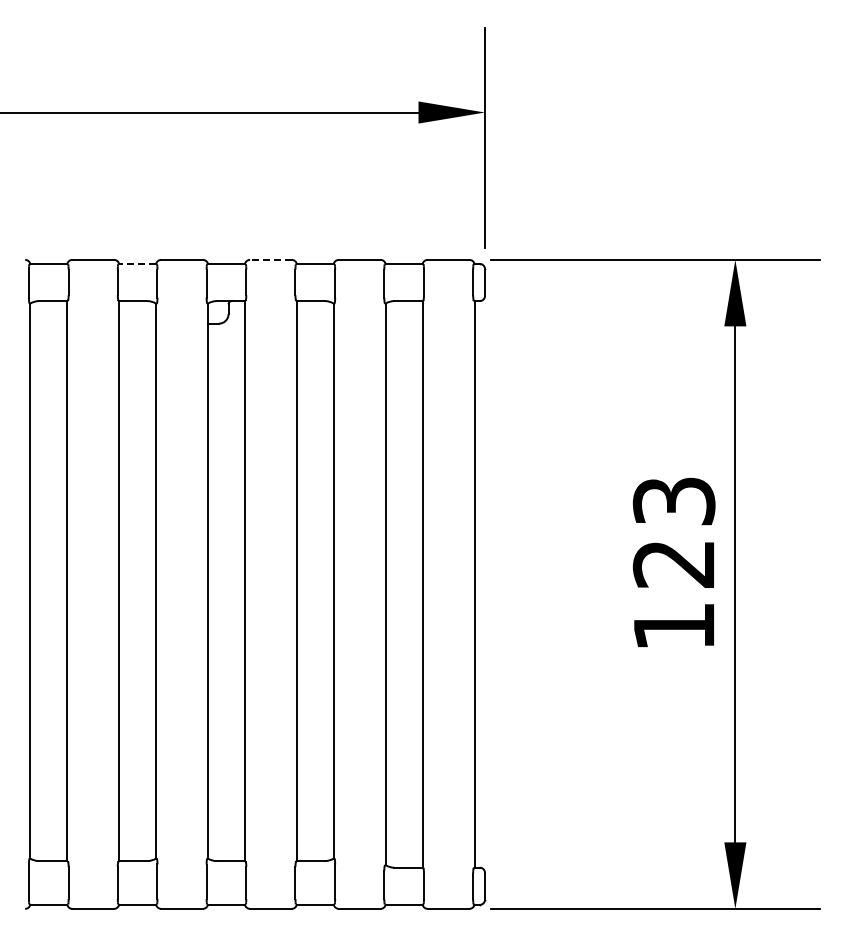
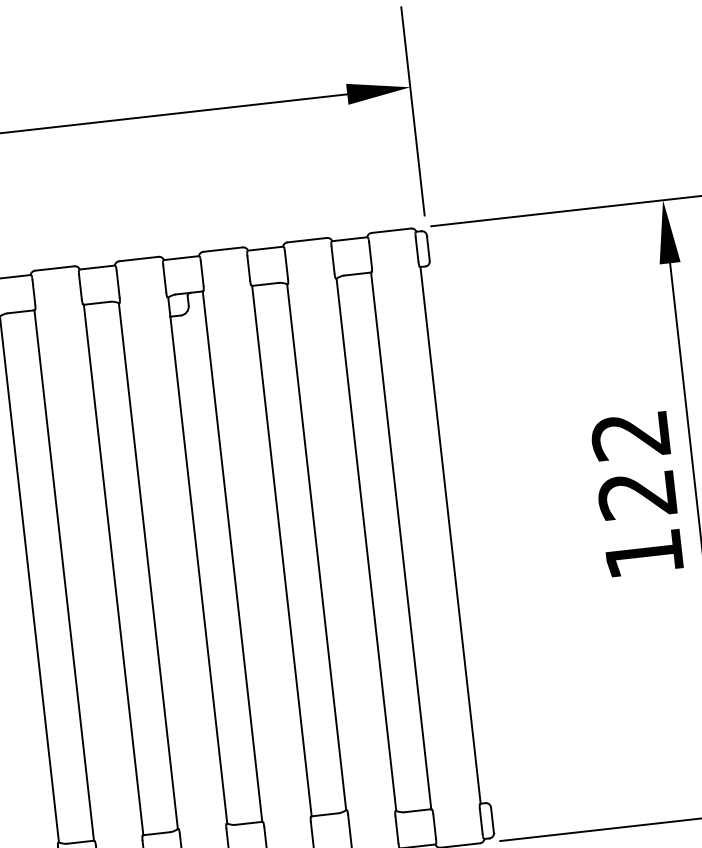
line: (270, 259) -> (222, 249), dashed -> solid
line: (137, 263) -> (97, 267), dashed -> solid
text: (674, 501) -> (631, 435), 123 -> 122

